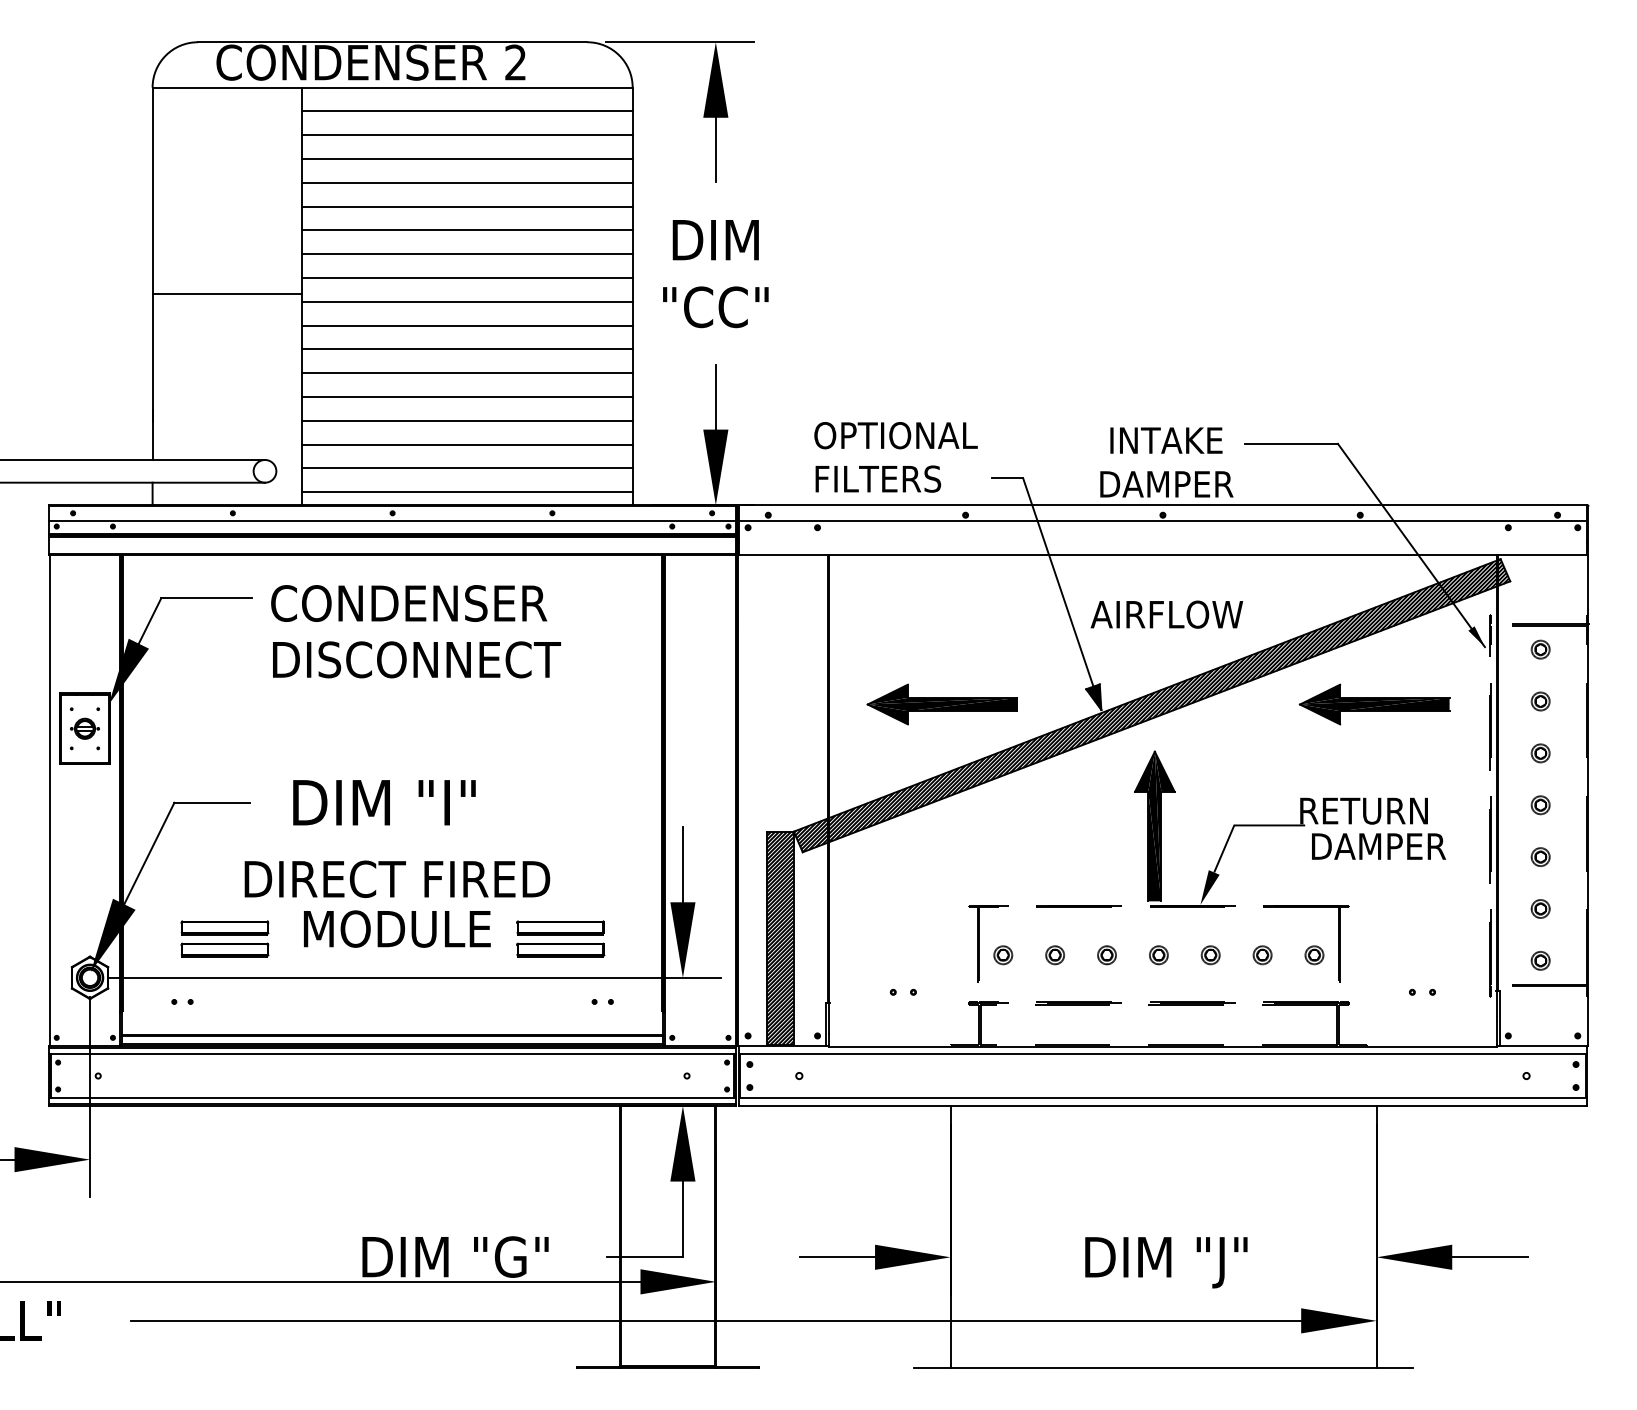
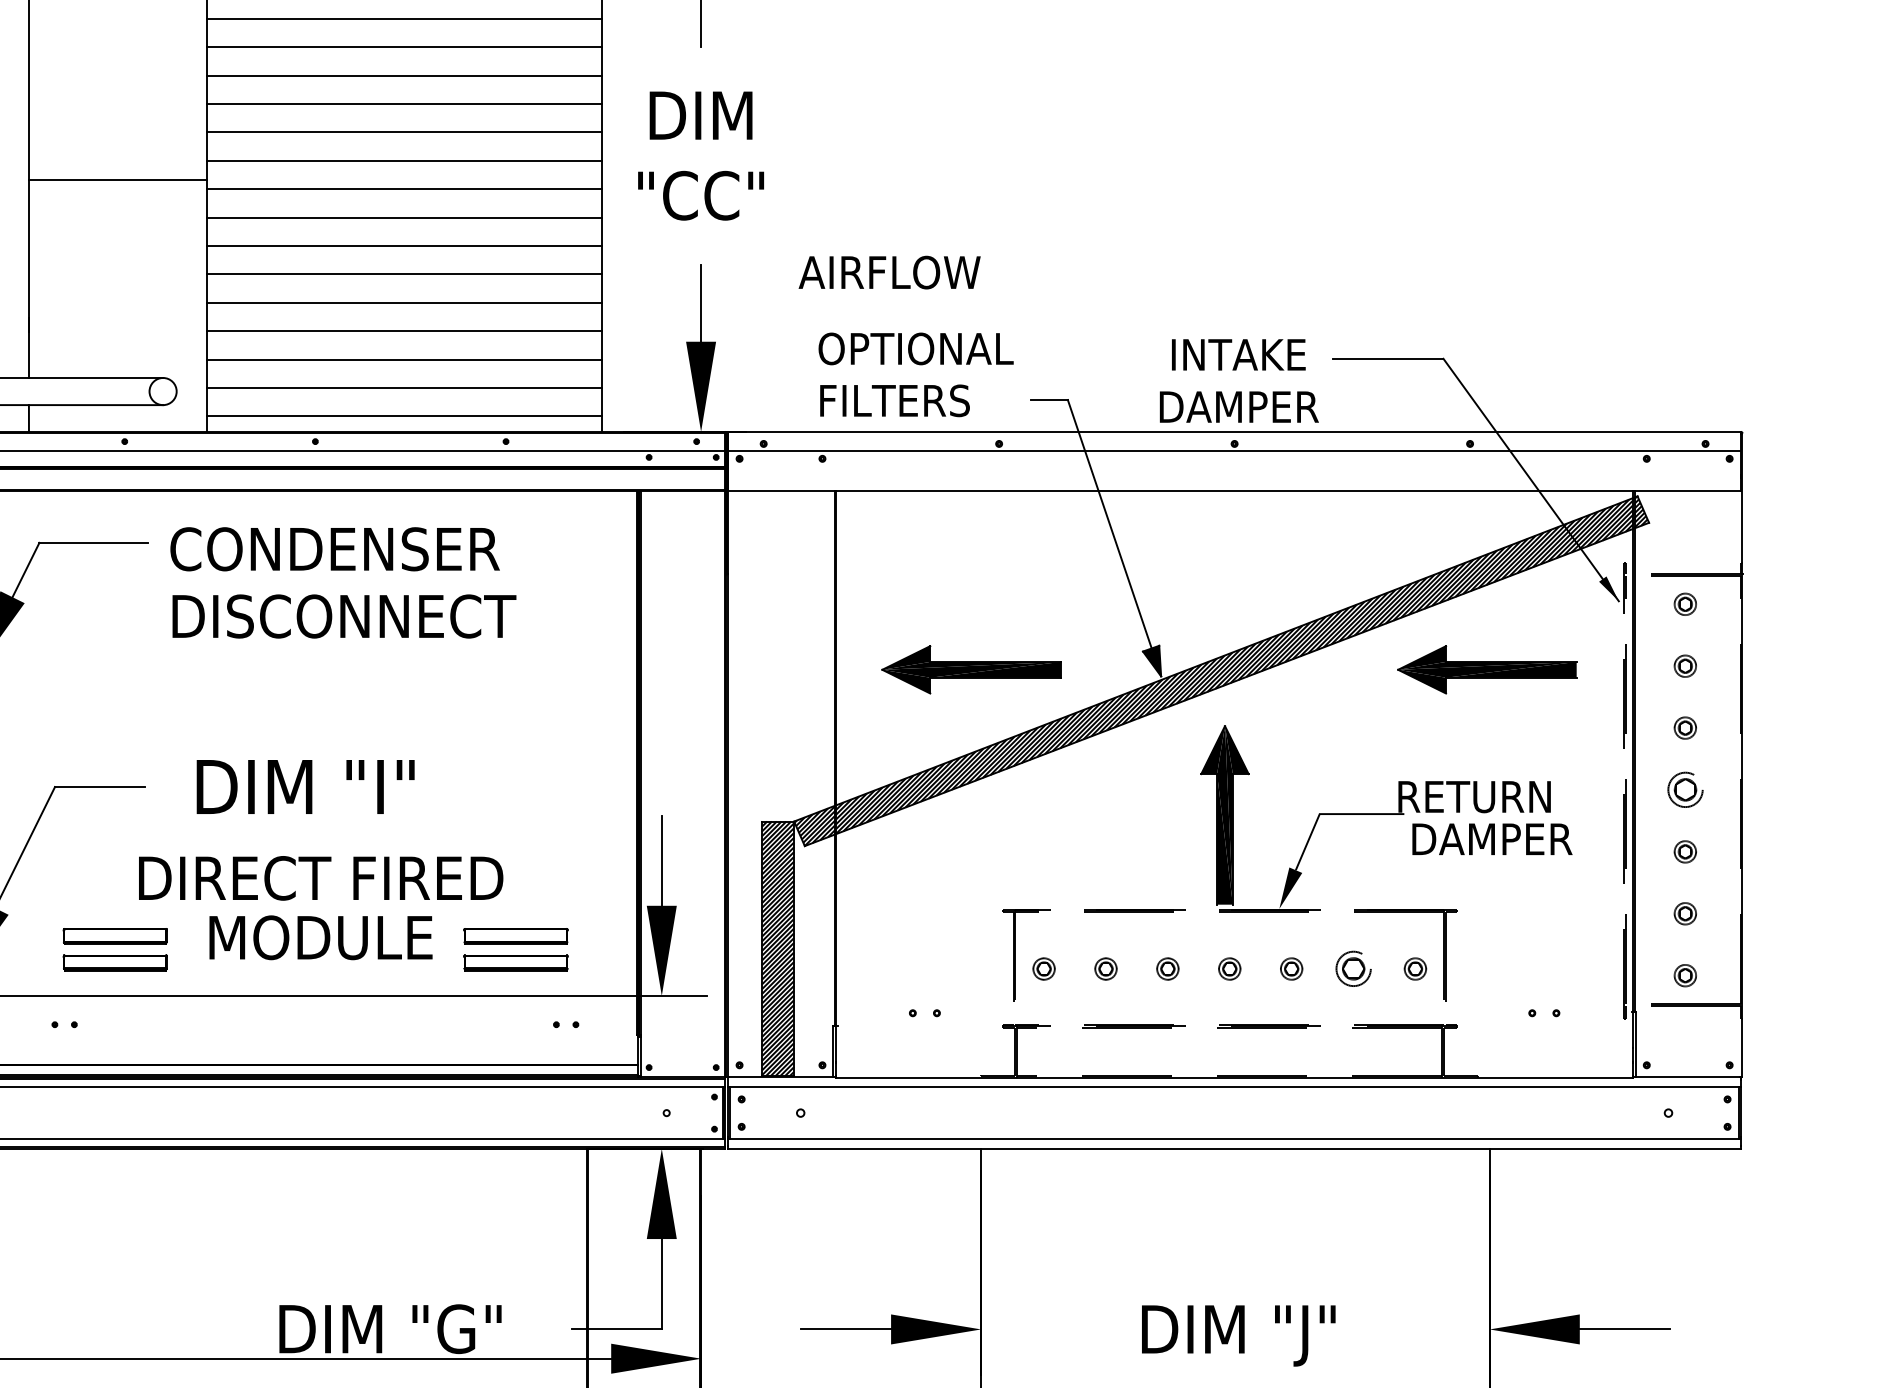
text: (1166, 614) -> (889, 272), moved
part: (1540, 805) -> (1685, 790), size x1.6
part: (1262, 955) -> (1353, 969), size x1.6

